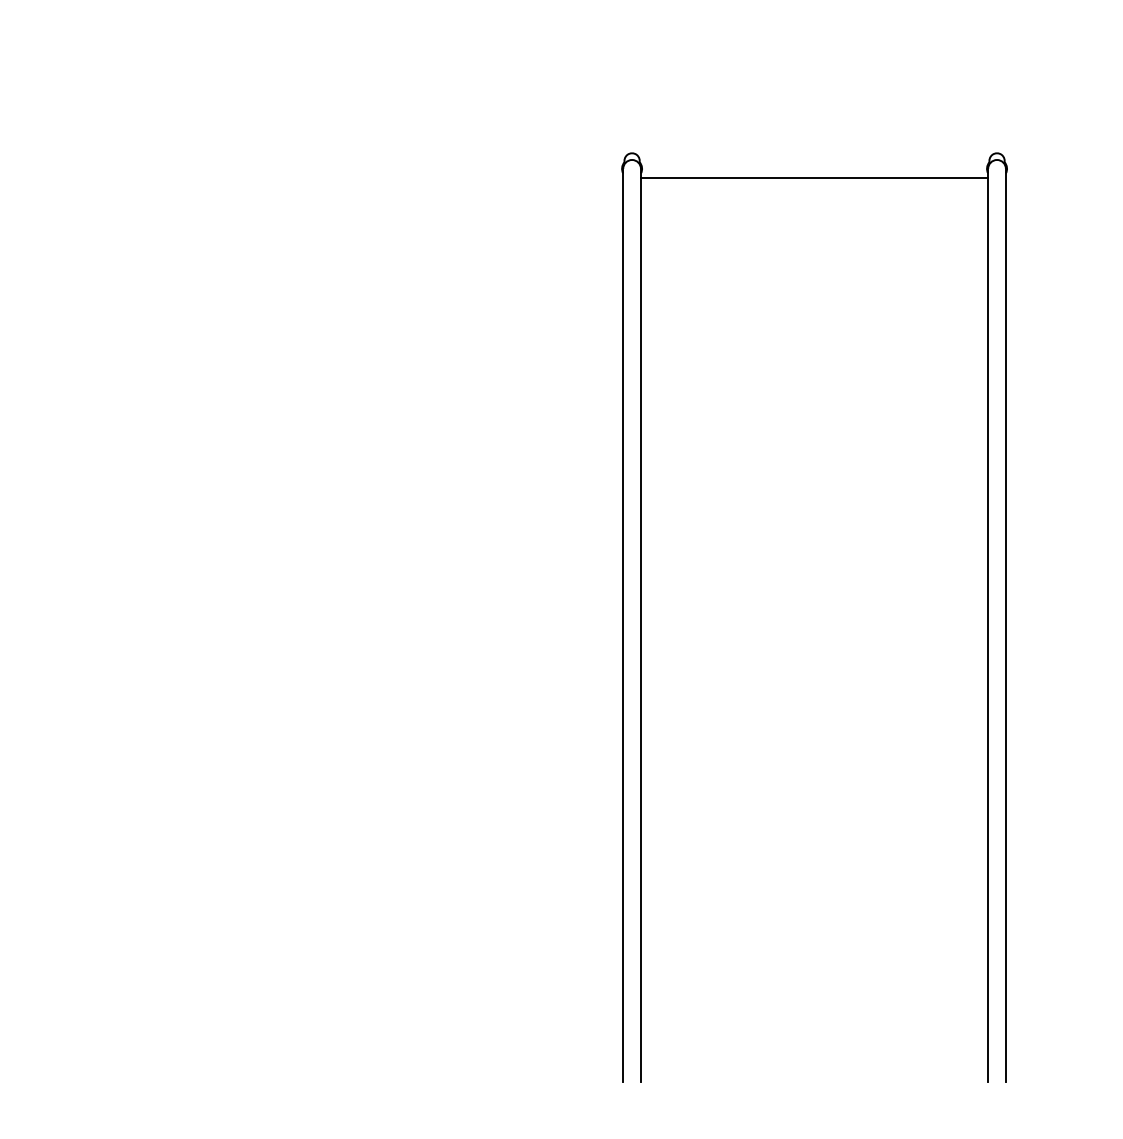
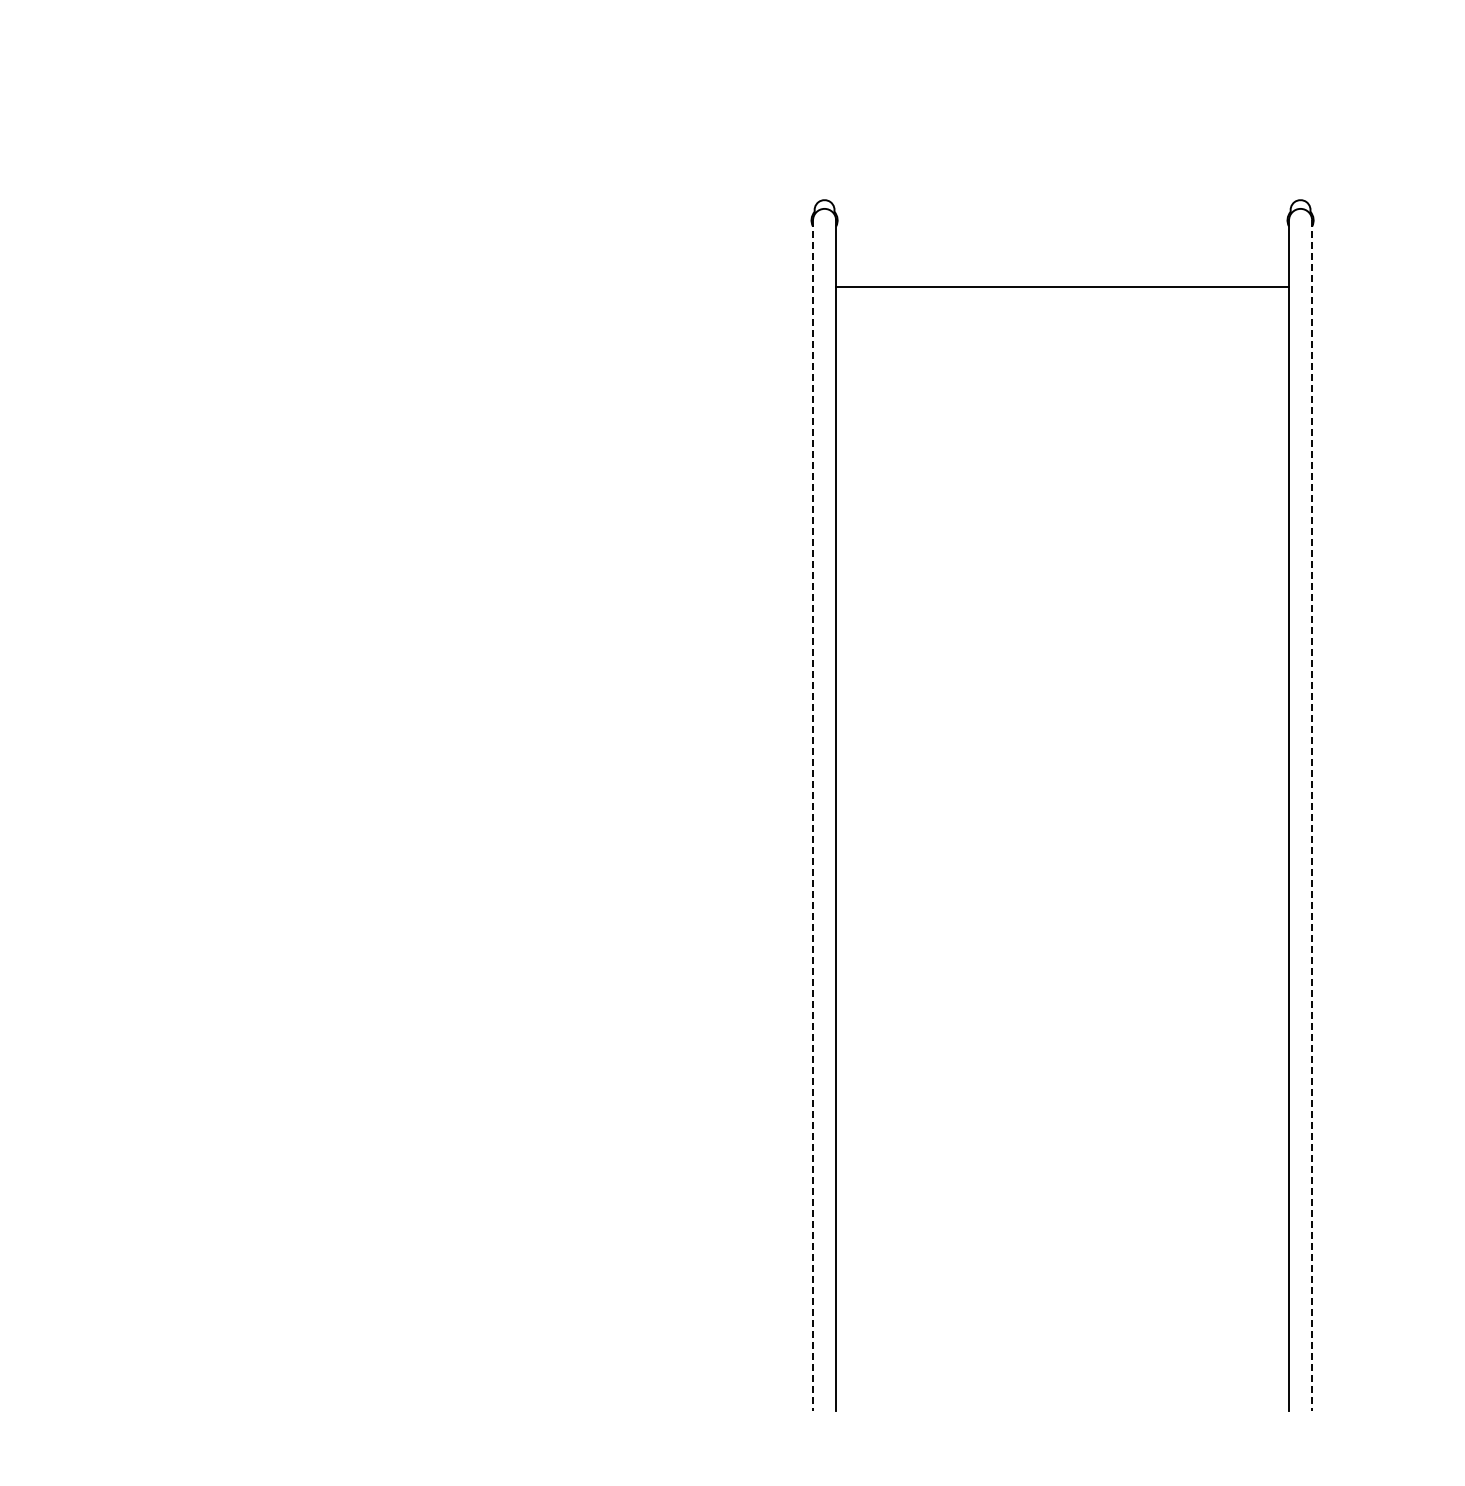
line: (814, 178) -> (1062, 287), moved
line: (622, 625) -> (812, 816), solid -> dashed
line: (1006, 625) -> (1312, 816), solid -> dashed

